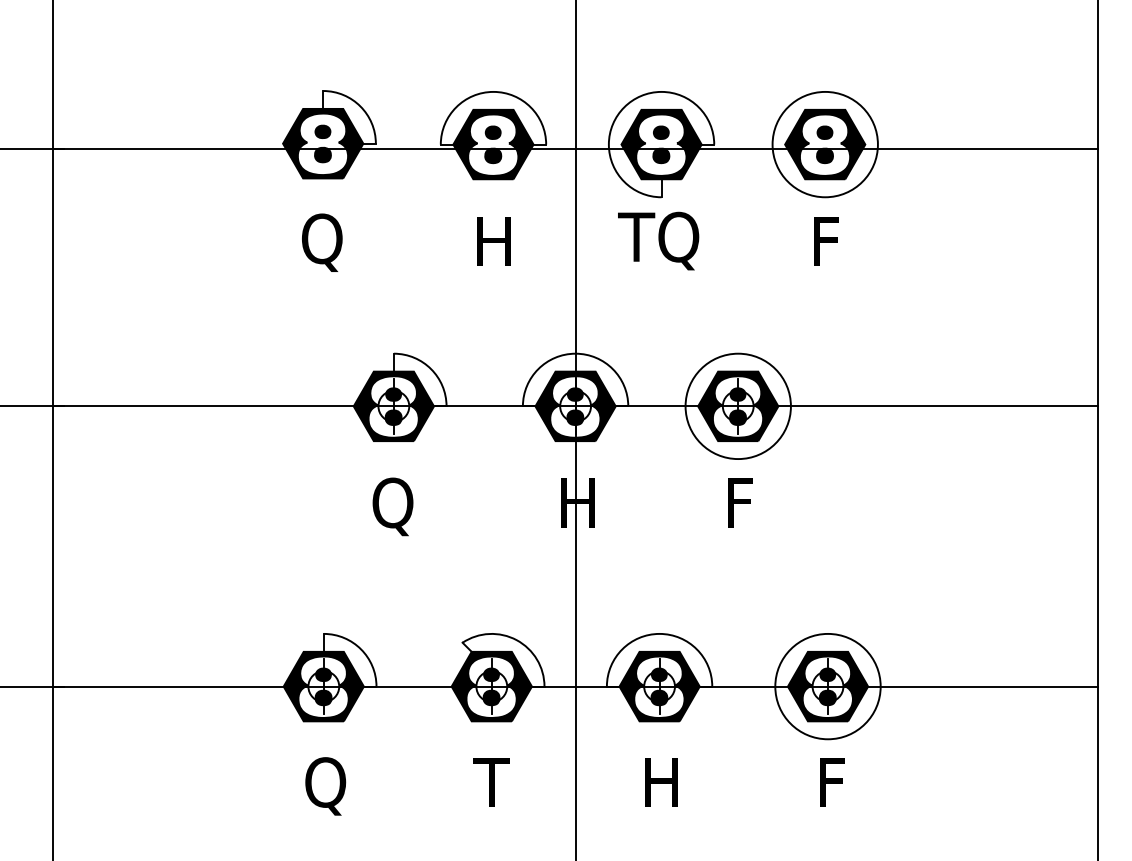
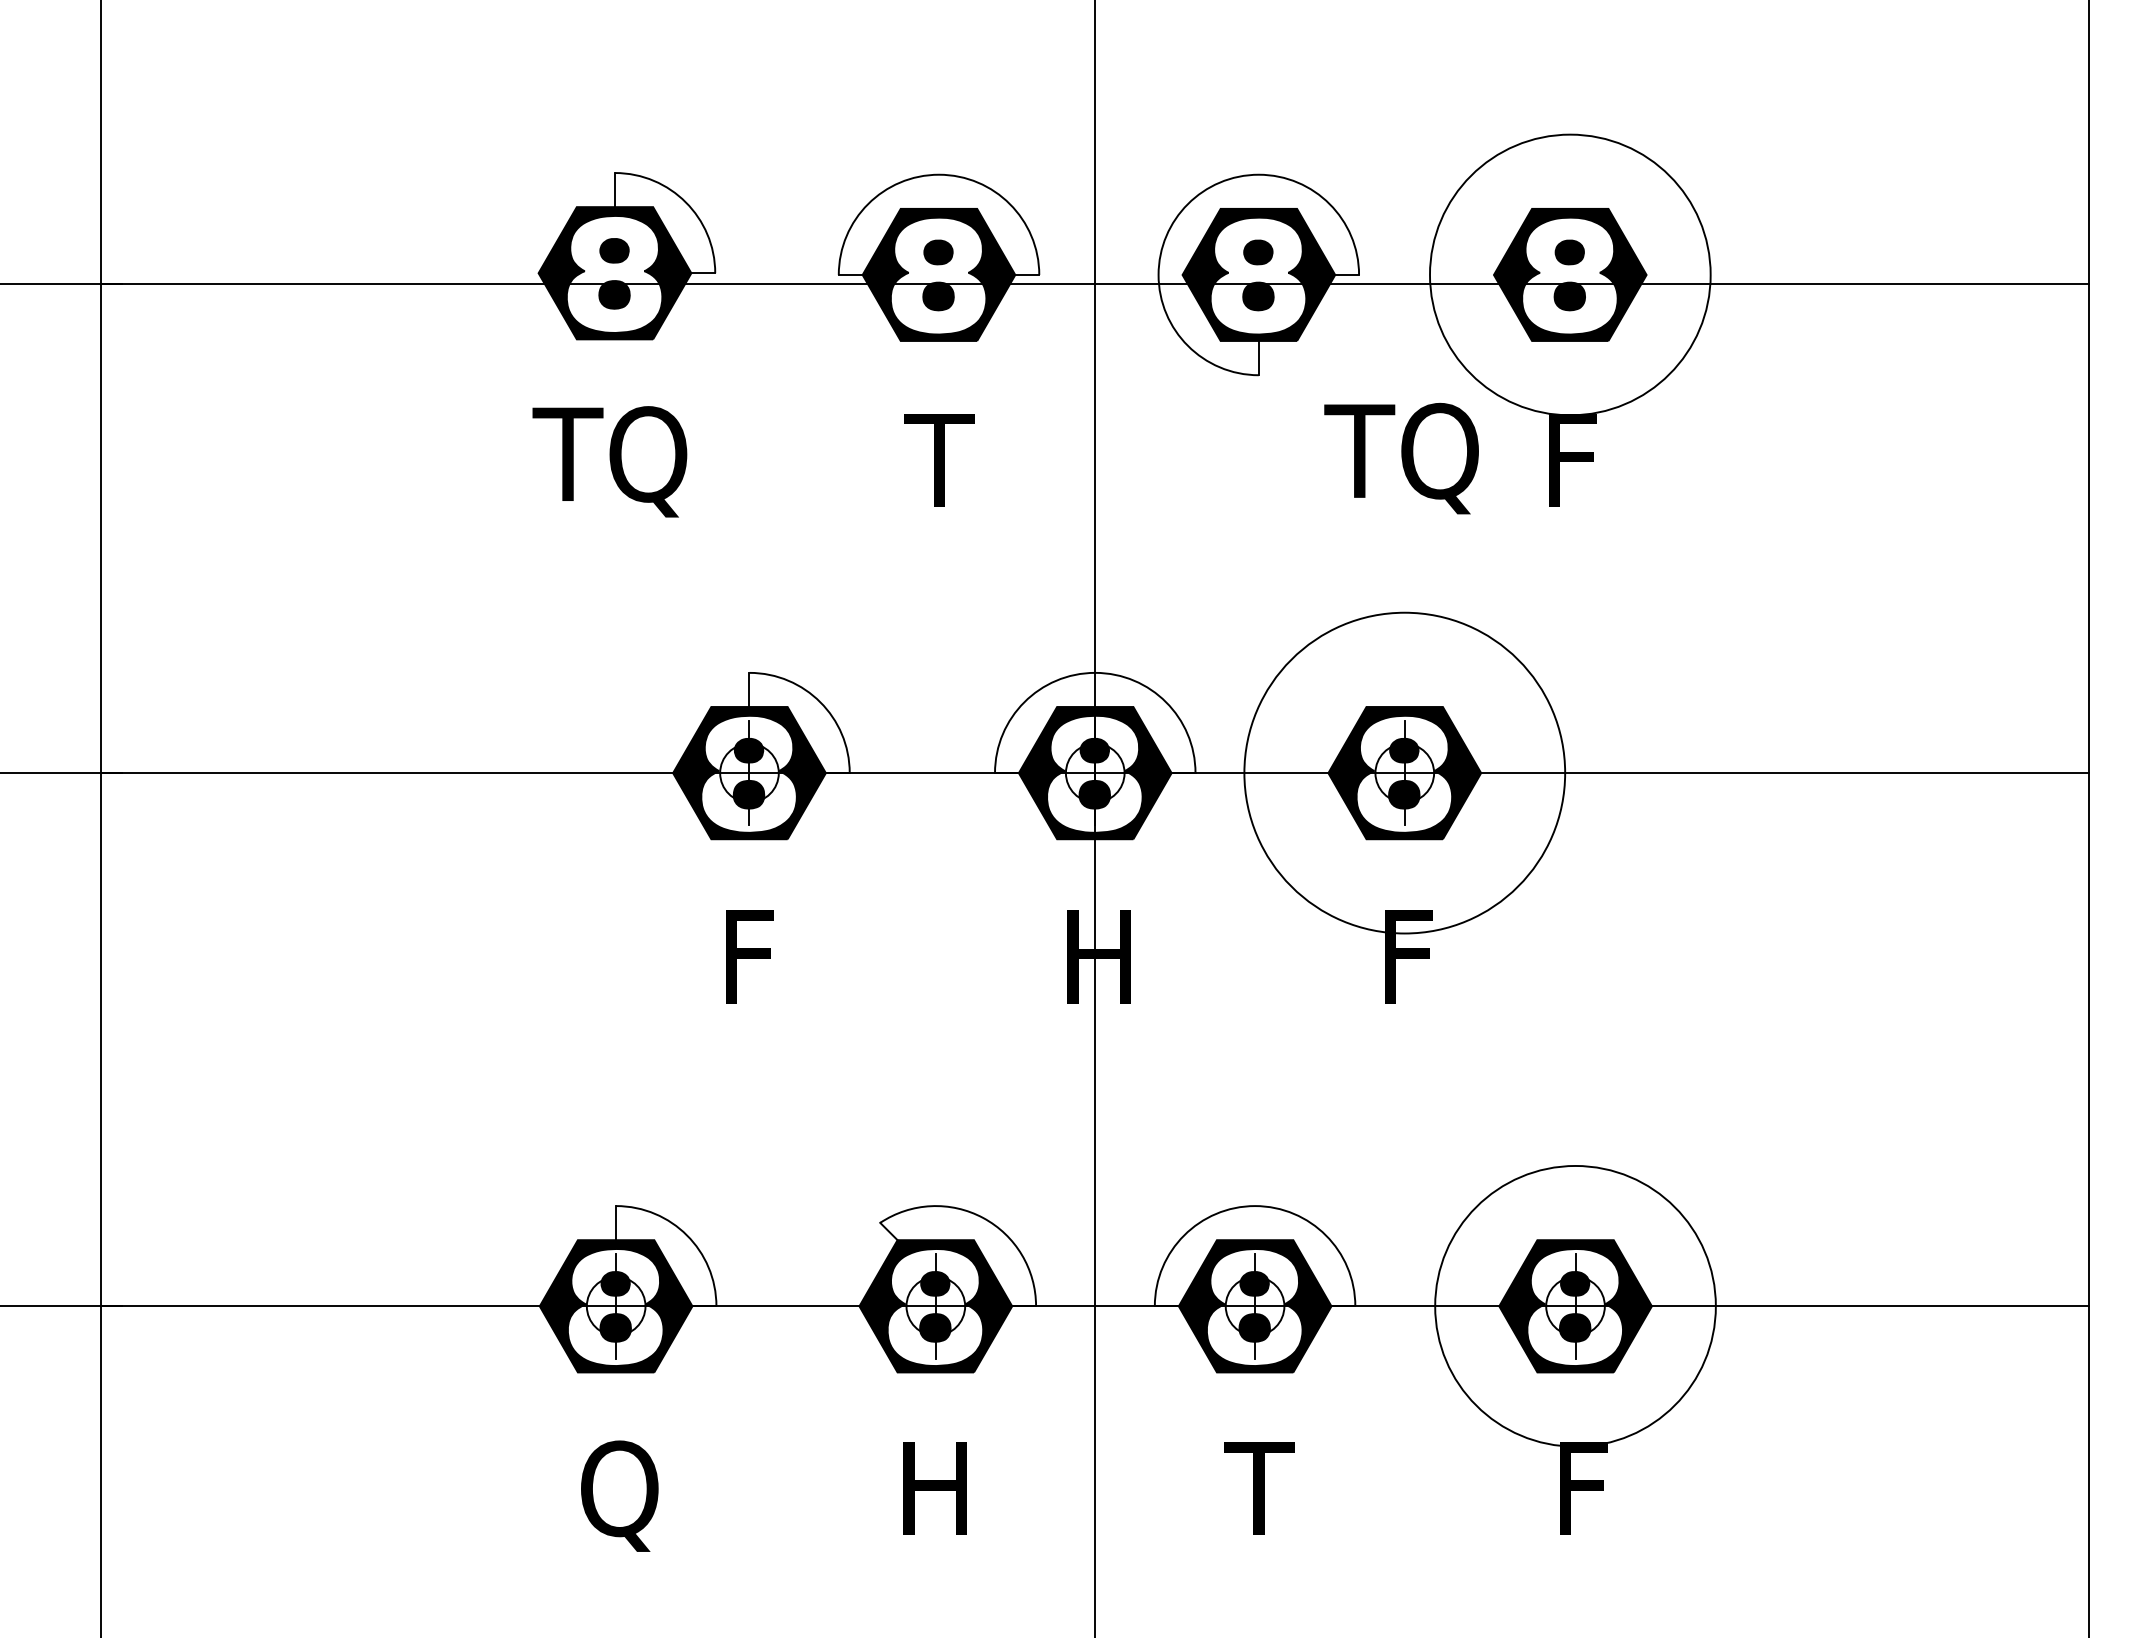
circle: (824, 144) -> (1568, 274), size x1.4
text: (658, 240) -> (1401, 457), moved
text: (493, 241) -> (939, 459), H -> T
text: (320, 242) -> (609, 461), Q -> TQ
circle: (737, 406) -> (1403, 773), size x1.6
text: (392, 506) -> (746, 963), Q -> F
circle: (827, 686) -> (1574, 1306), size x1.4
text: (491, 782) -> (935, 1488), T -> H
text: (661, 782) -> (1258, 1488), H -> T

